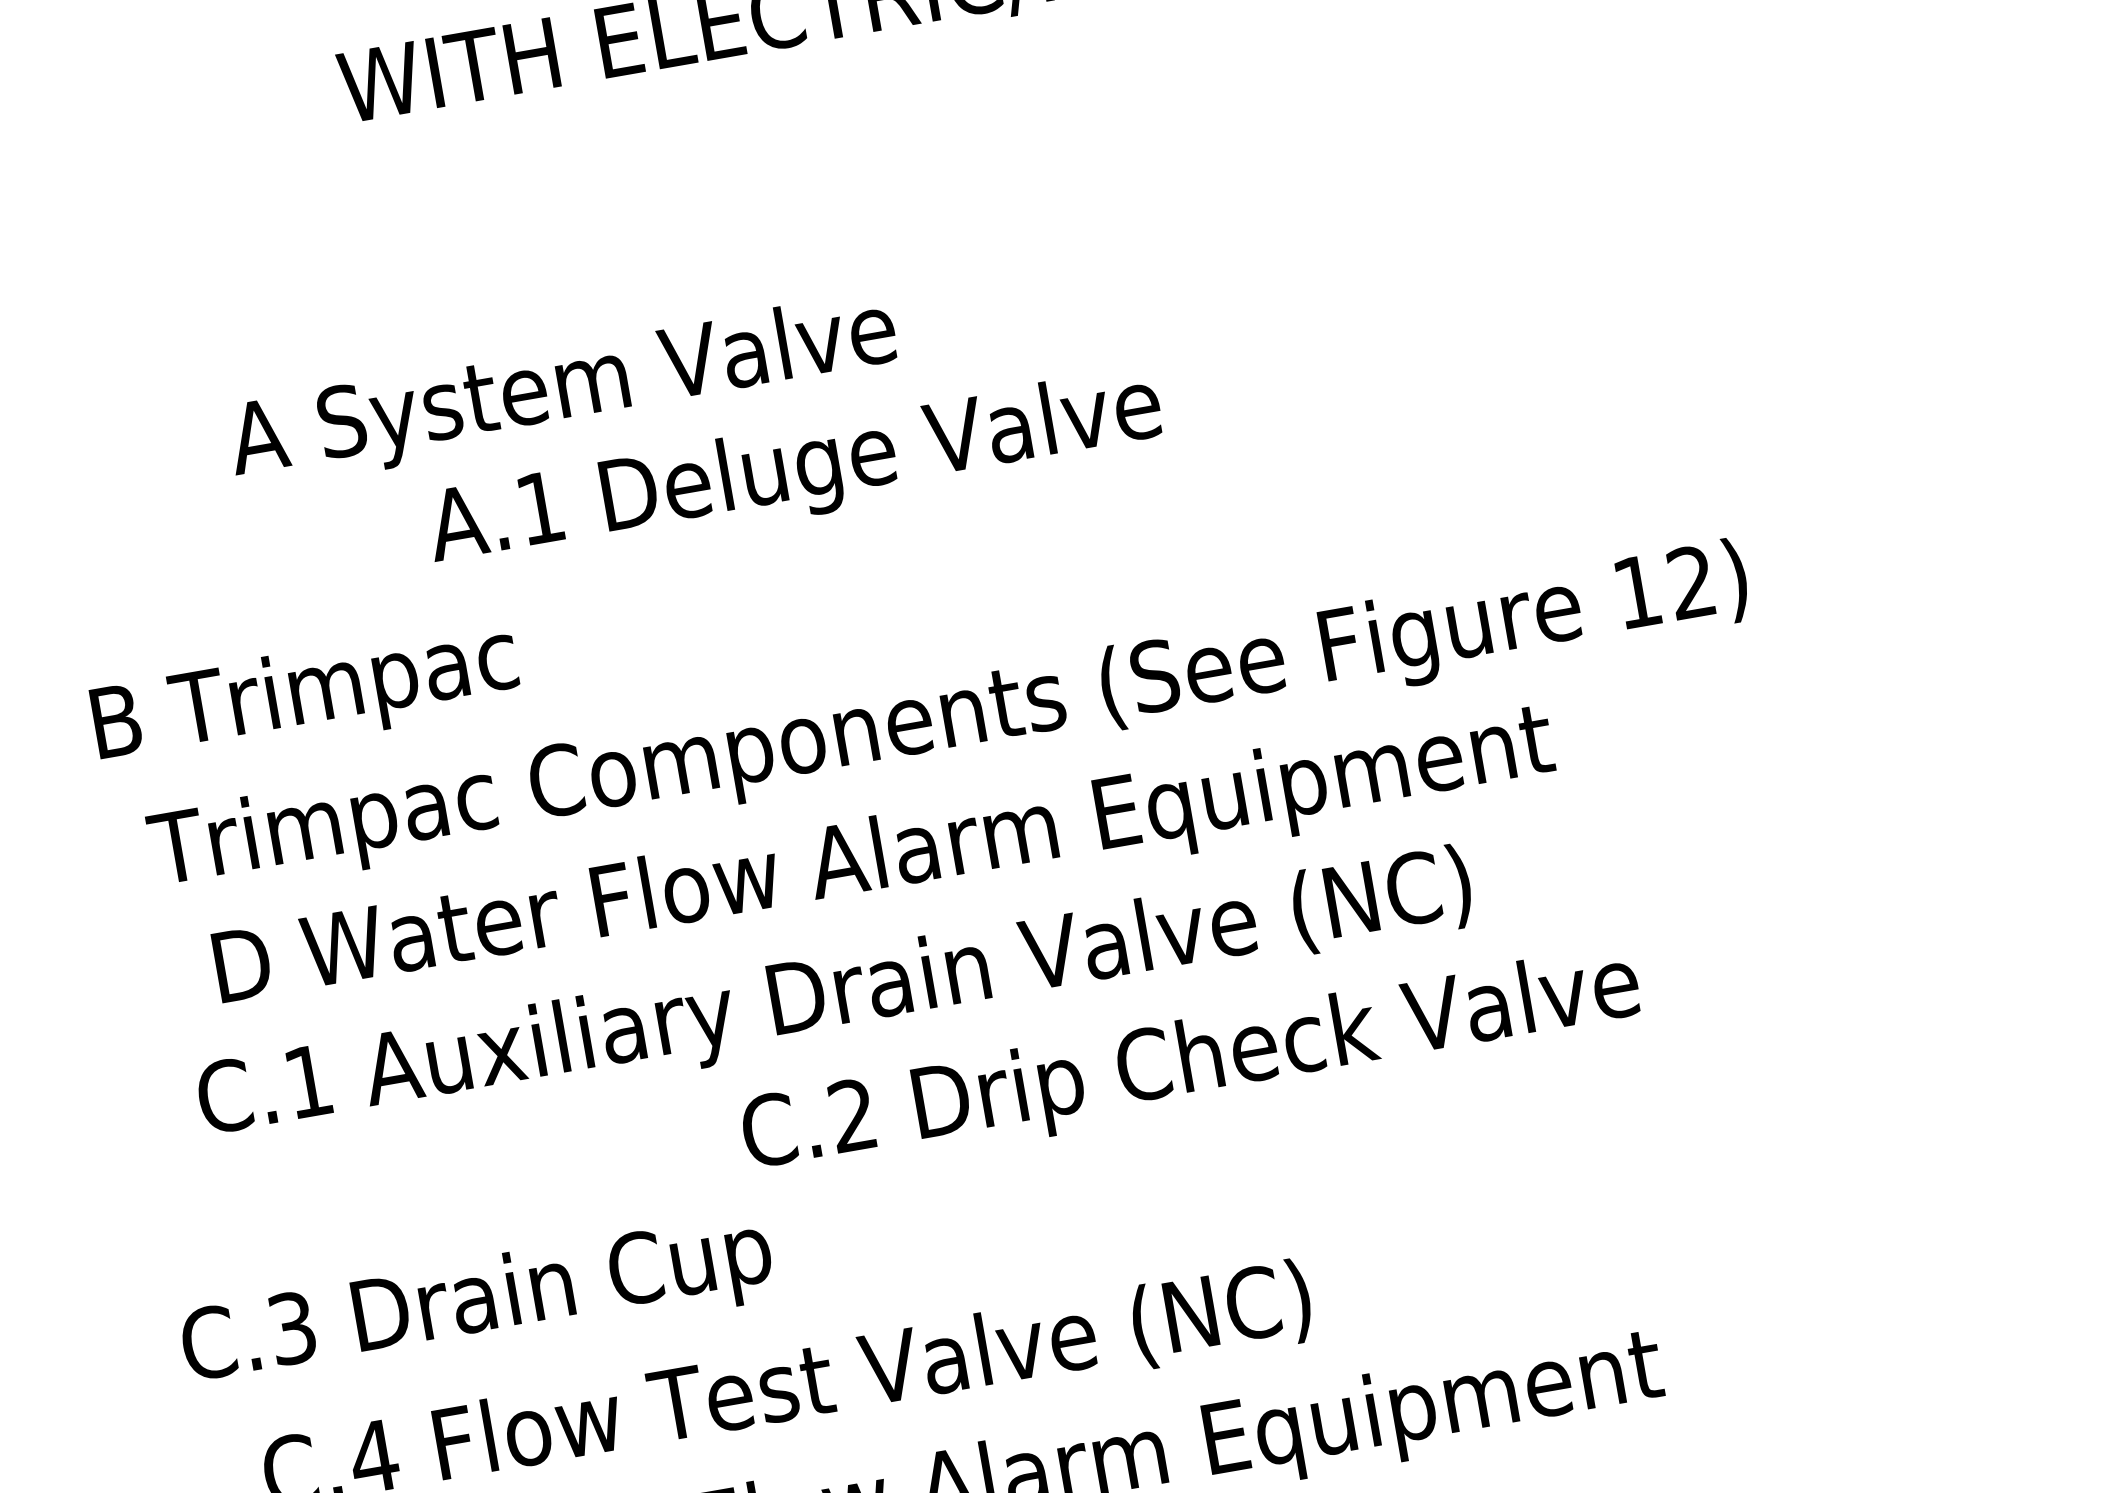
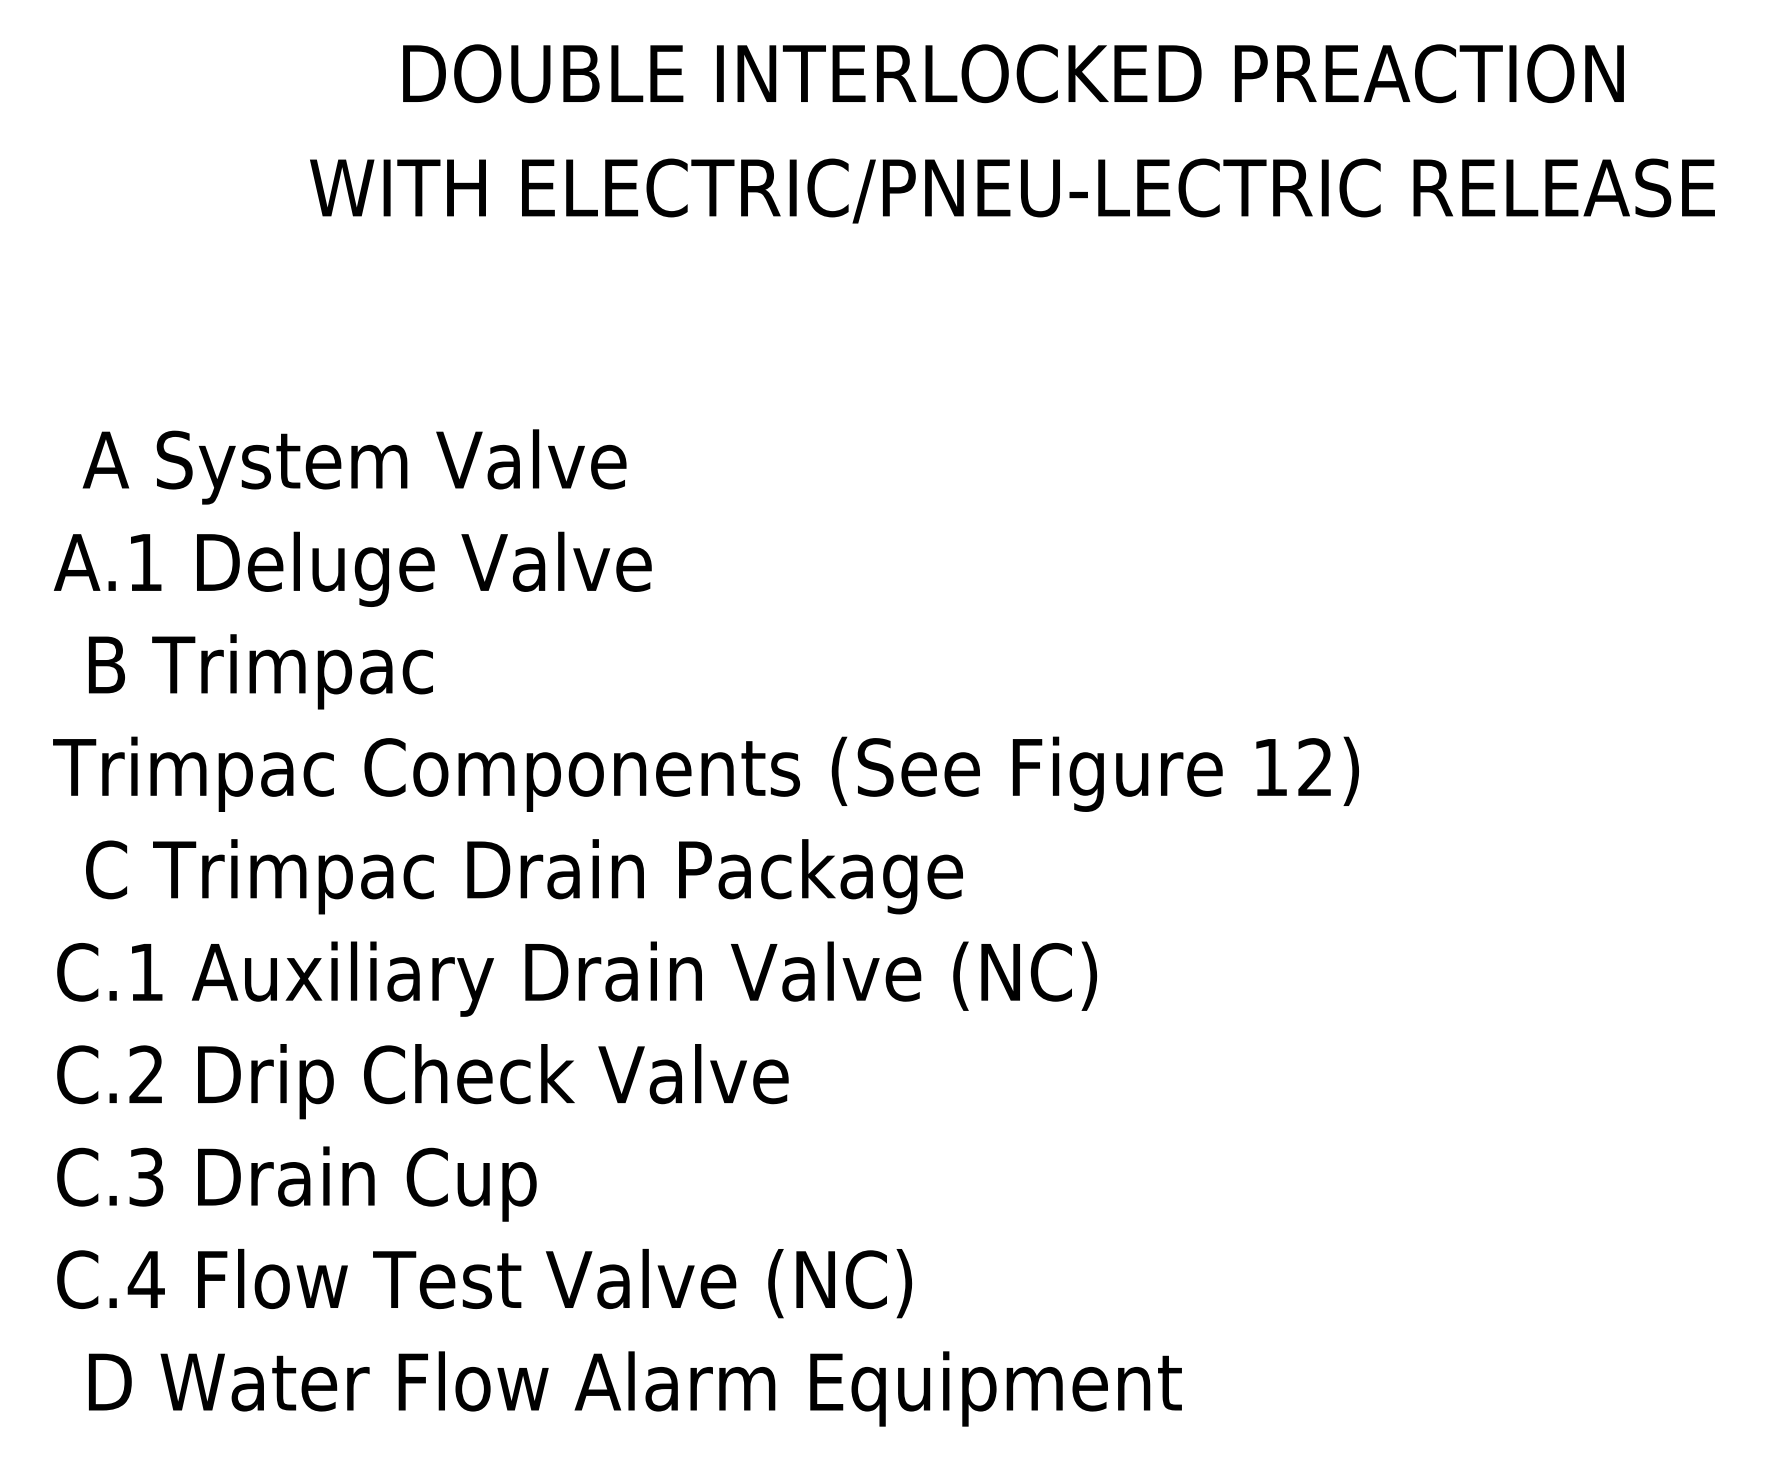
text: (562, 390) -> (354, 466), moved
text: (794, 471) -> (352, 568), moved
text: (305, 696) -> (260, 671), moved
text: (882, 860) -> (633, 876), D Water Flow Alarm Equipment -> C Trimpac Drain Package
text: (1191, 1064) -> (422, 1081), moved
text: (476, 1304) -> (296, 1183), moved

